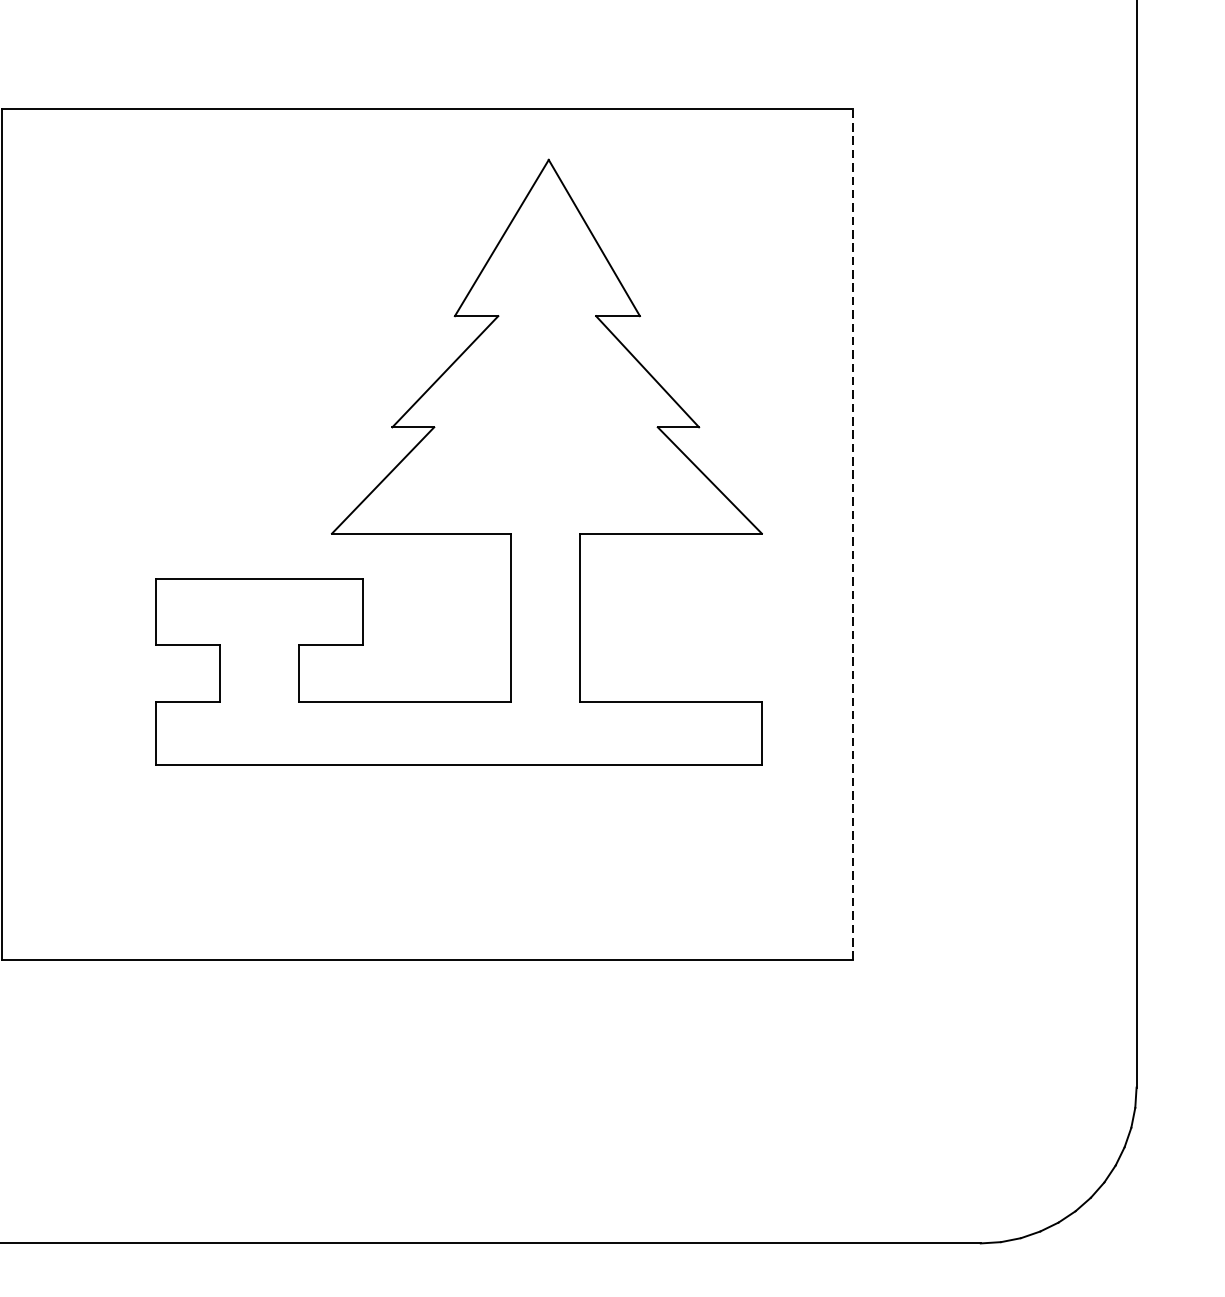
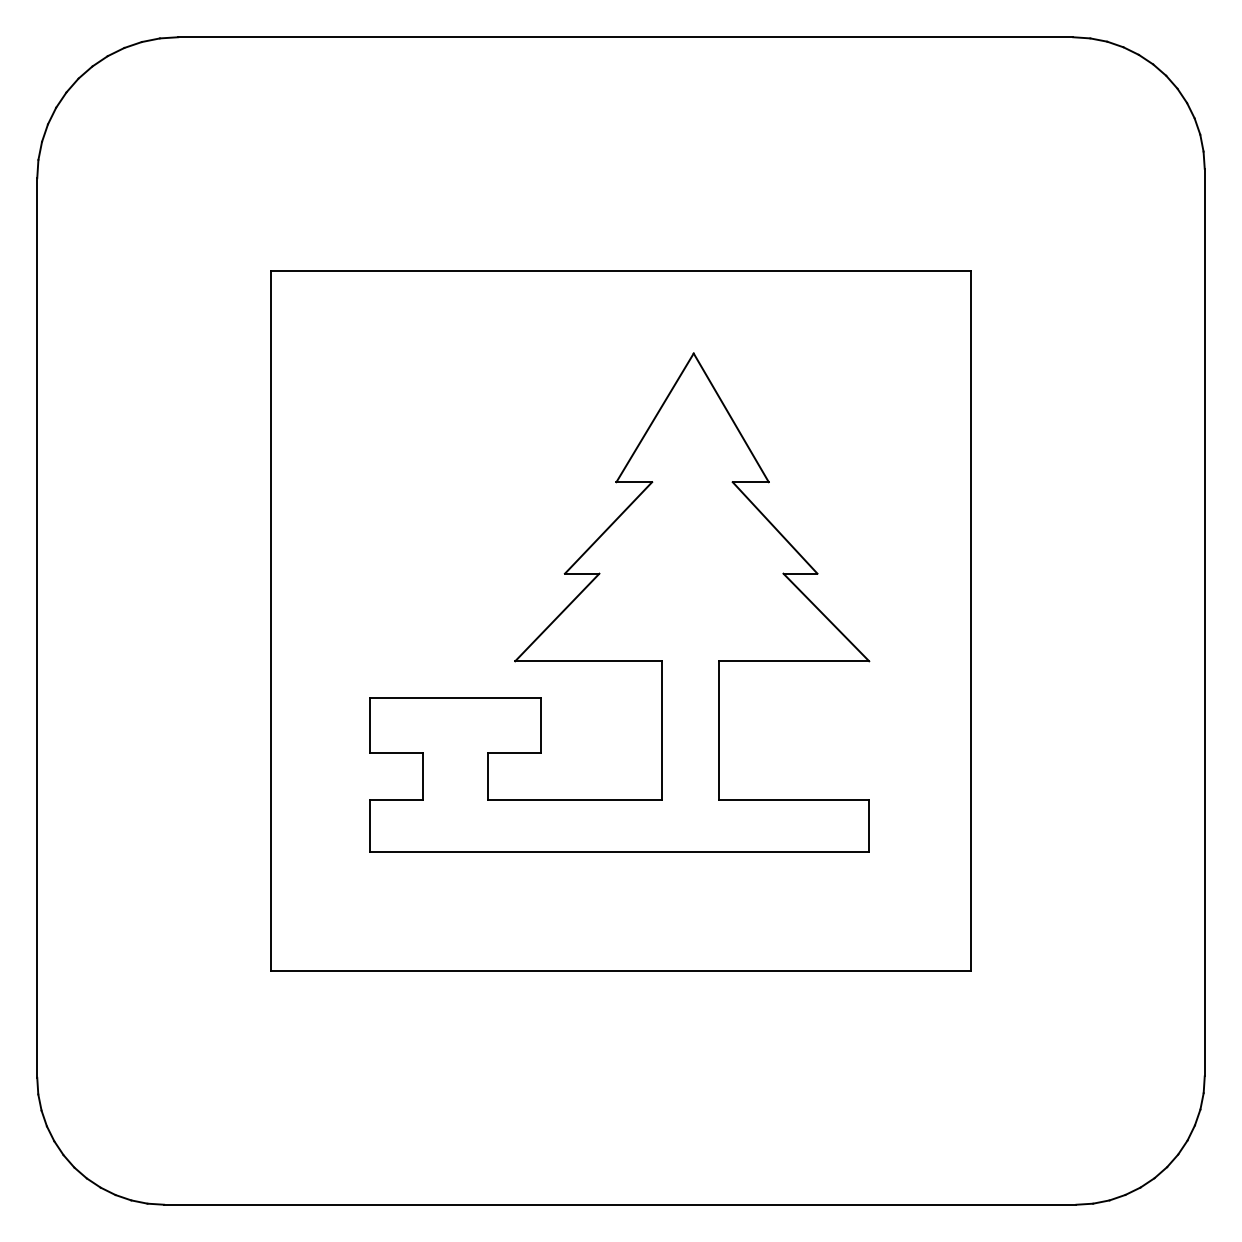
part: (458, 462) -> (619, 602), moved
line: (853, 533) -> (971, 620), dashed -> solid

